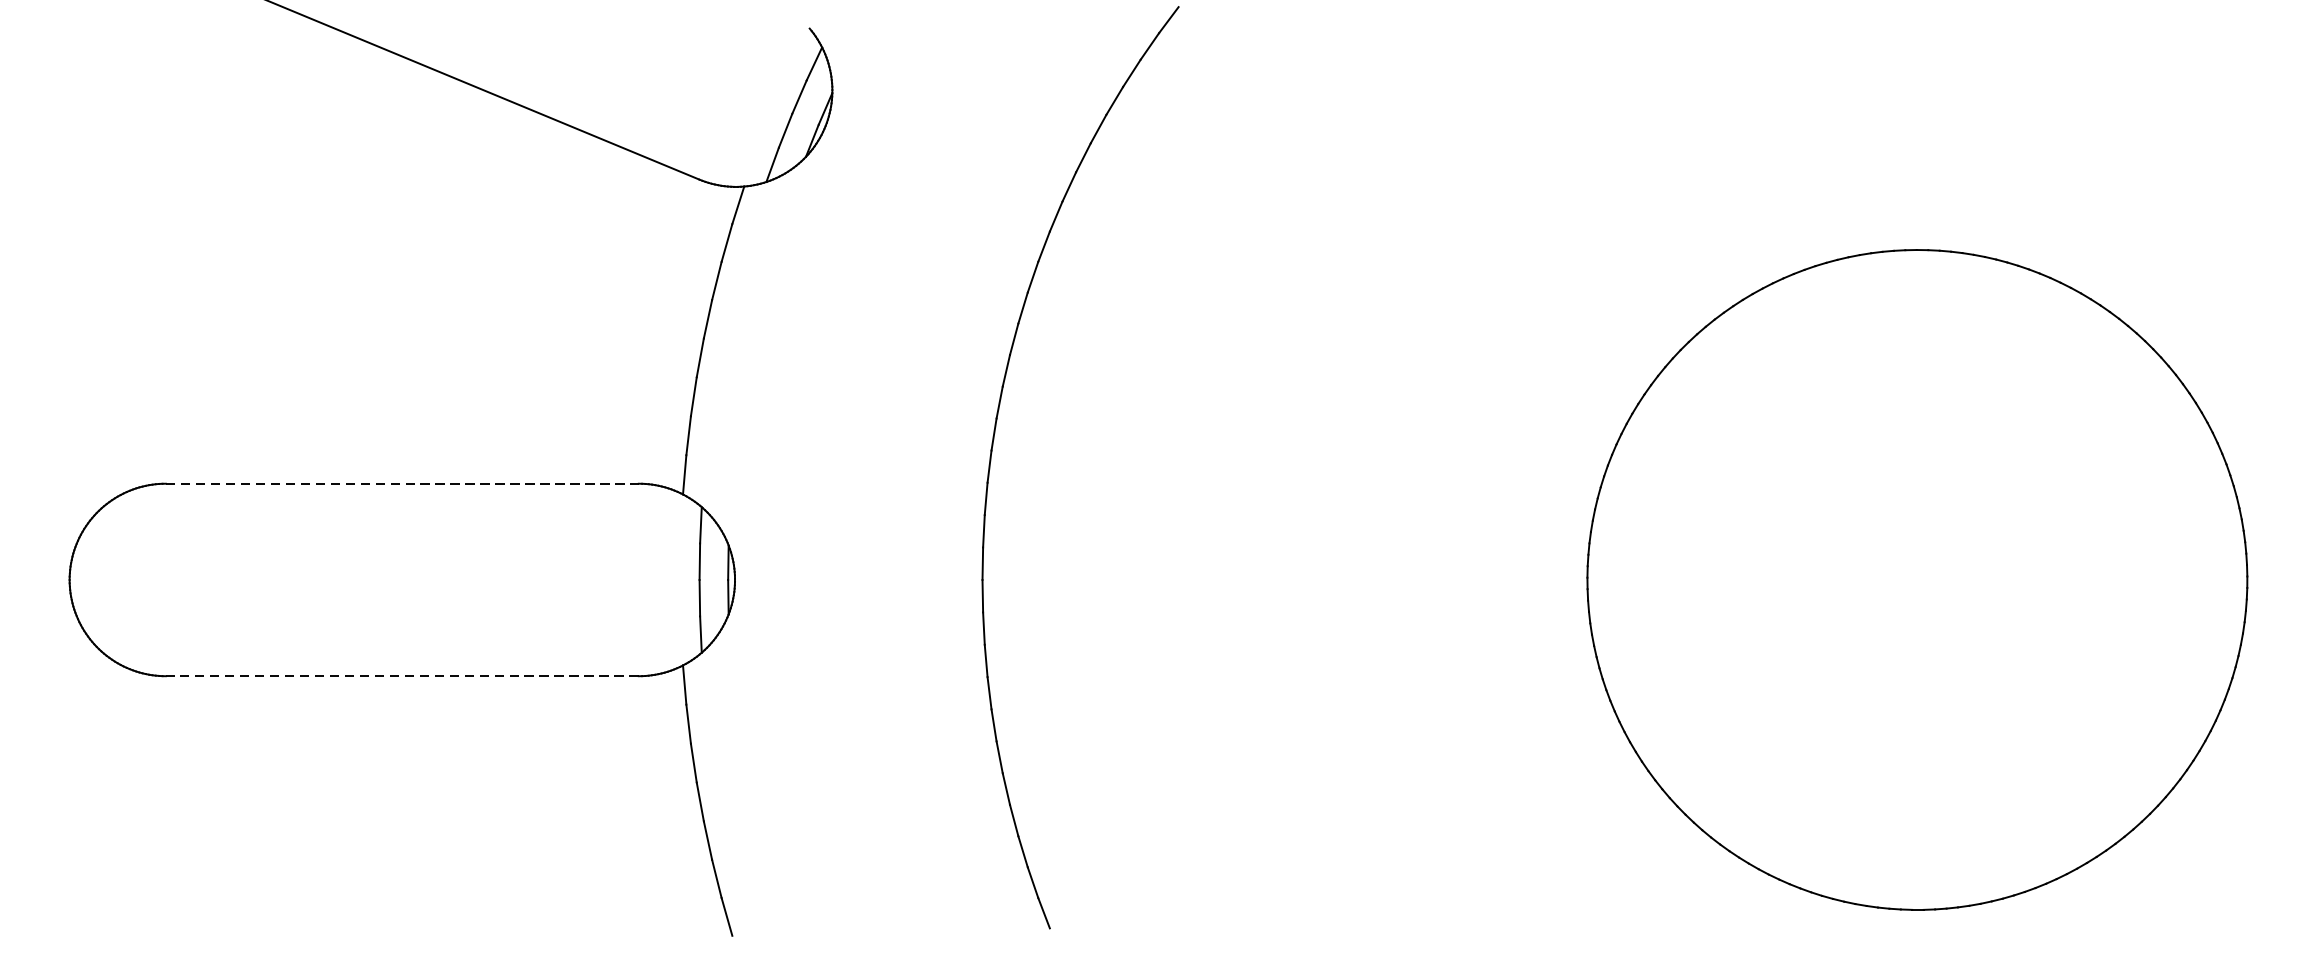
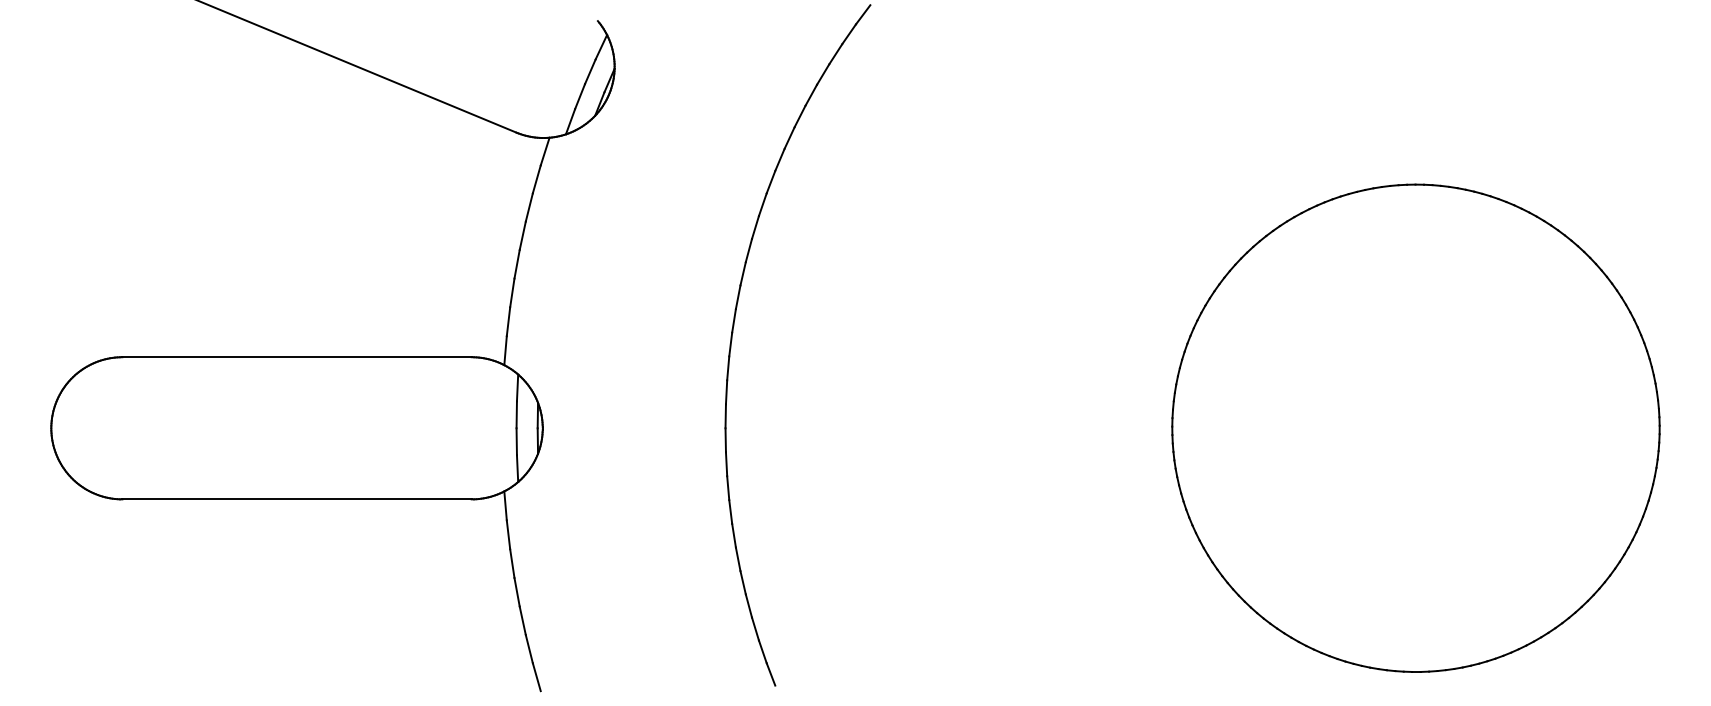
line: (402, 484) -> (297, 357), dashed -> solid
line: (402, 676) -> (297, 499), dashed -> solid

